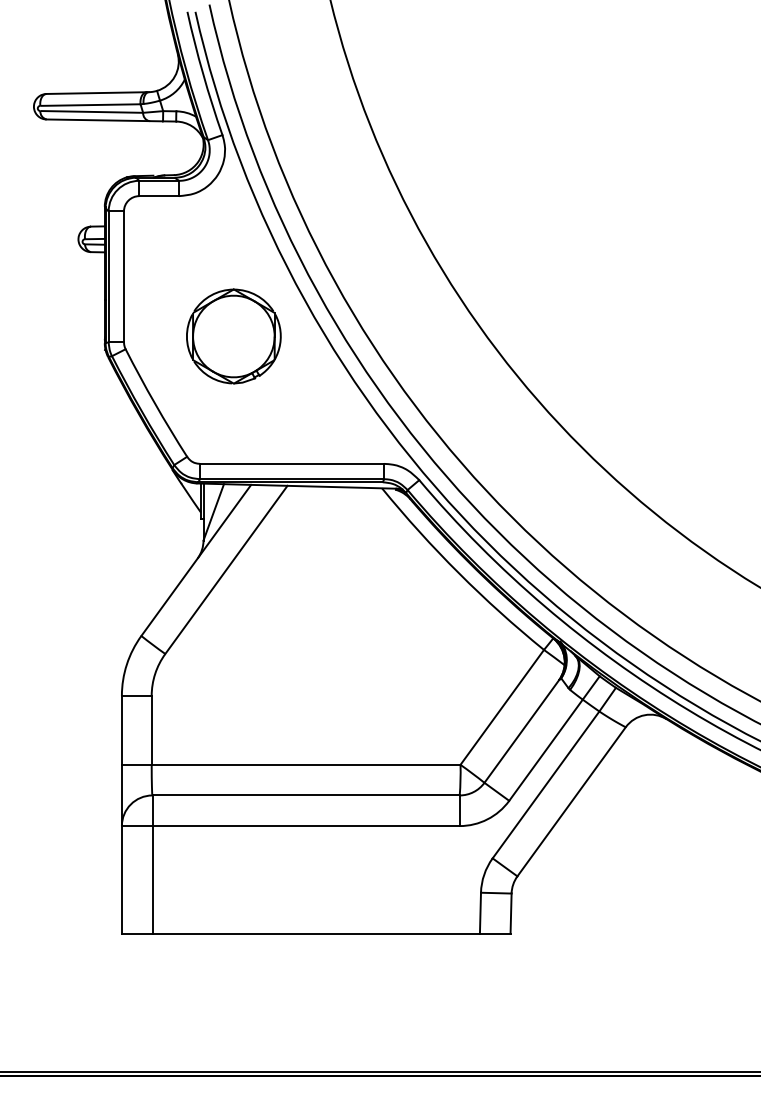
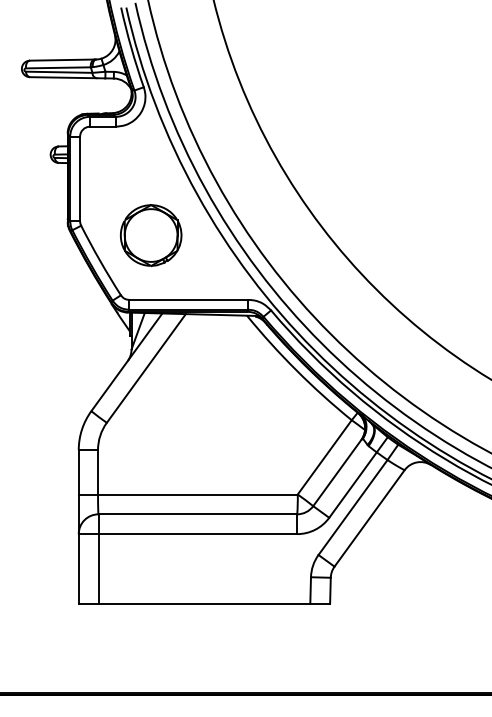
part: (234, 336) -> (151, 235), moved

